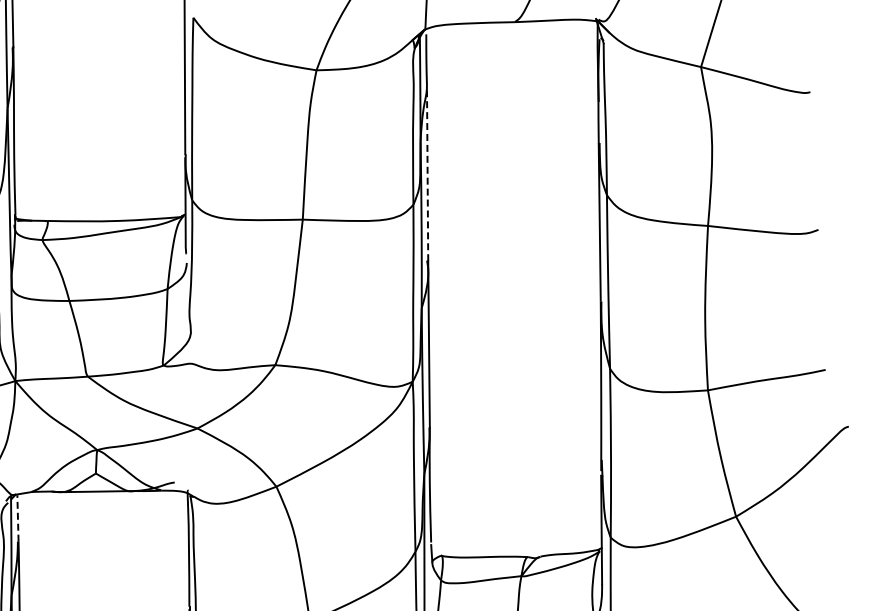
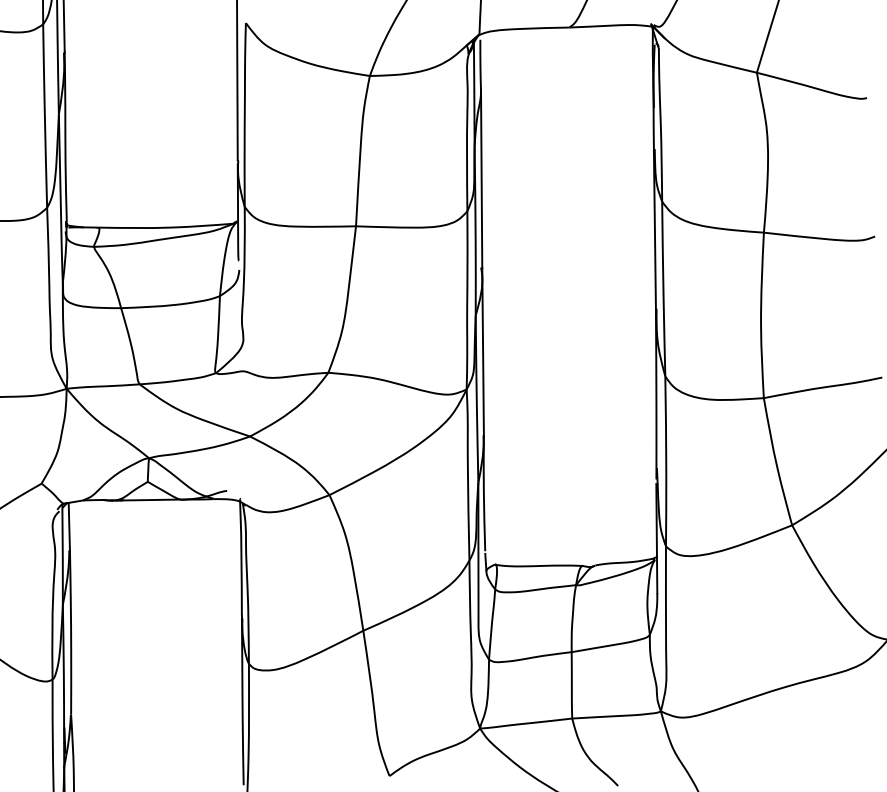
line: (427, 173) -> (481, 179), dashed -> solid
line: (18, 517) -> (69, 526), dashed -> solid

